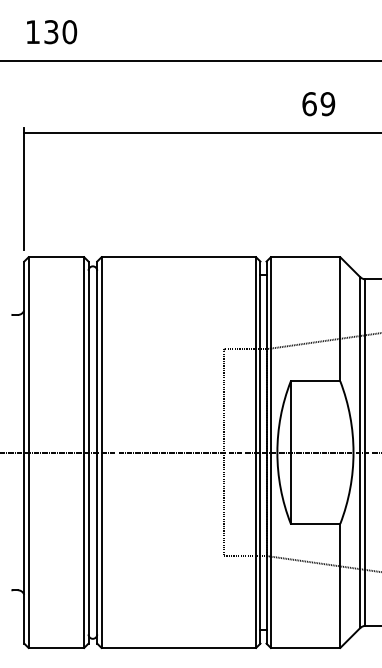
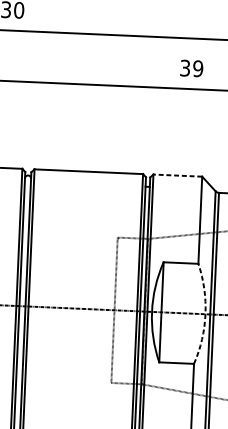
text: (309, 104) -> (185, 68), 69 -> 39
line: (305, 257) -> (177, 175), solid -> dashed
arc: (353, 452) -> (205, 314), solid -> dashed

